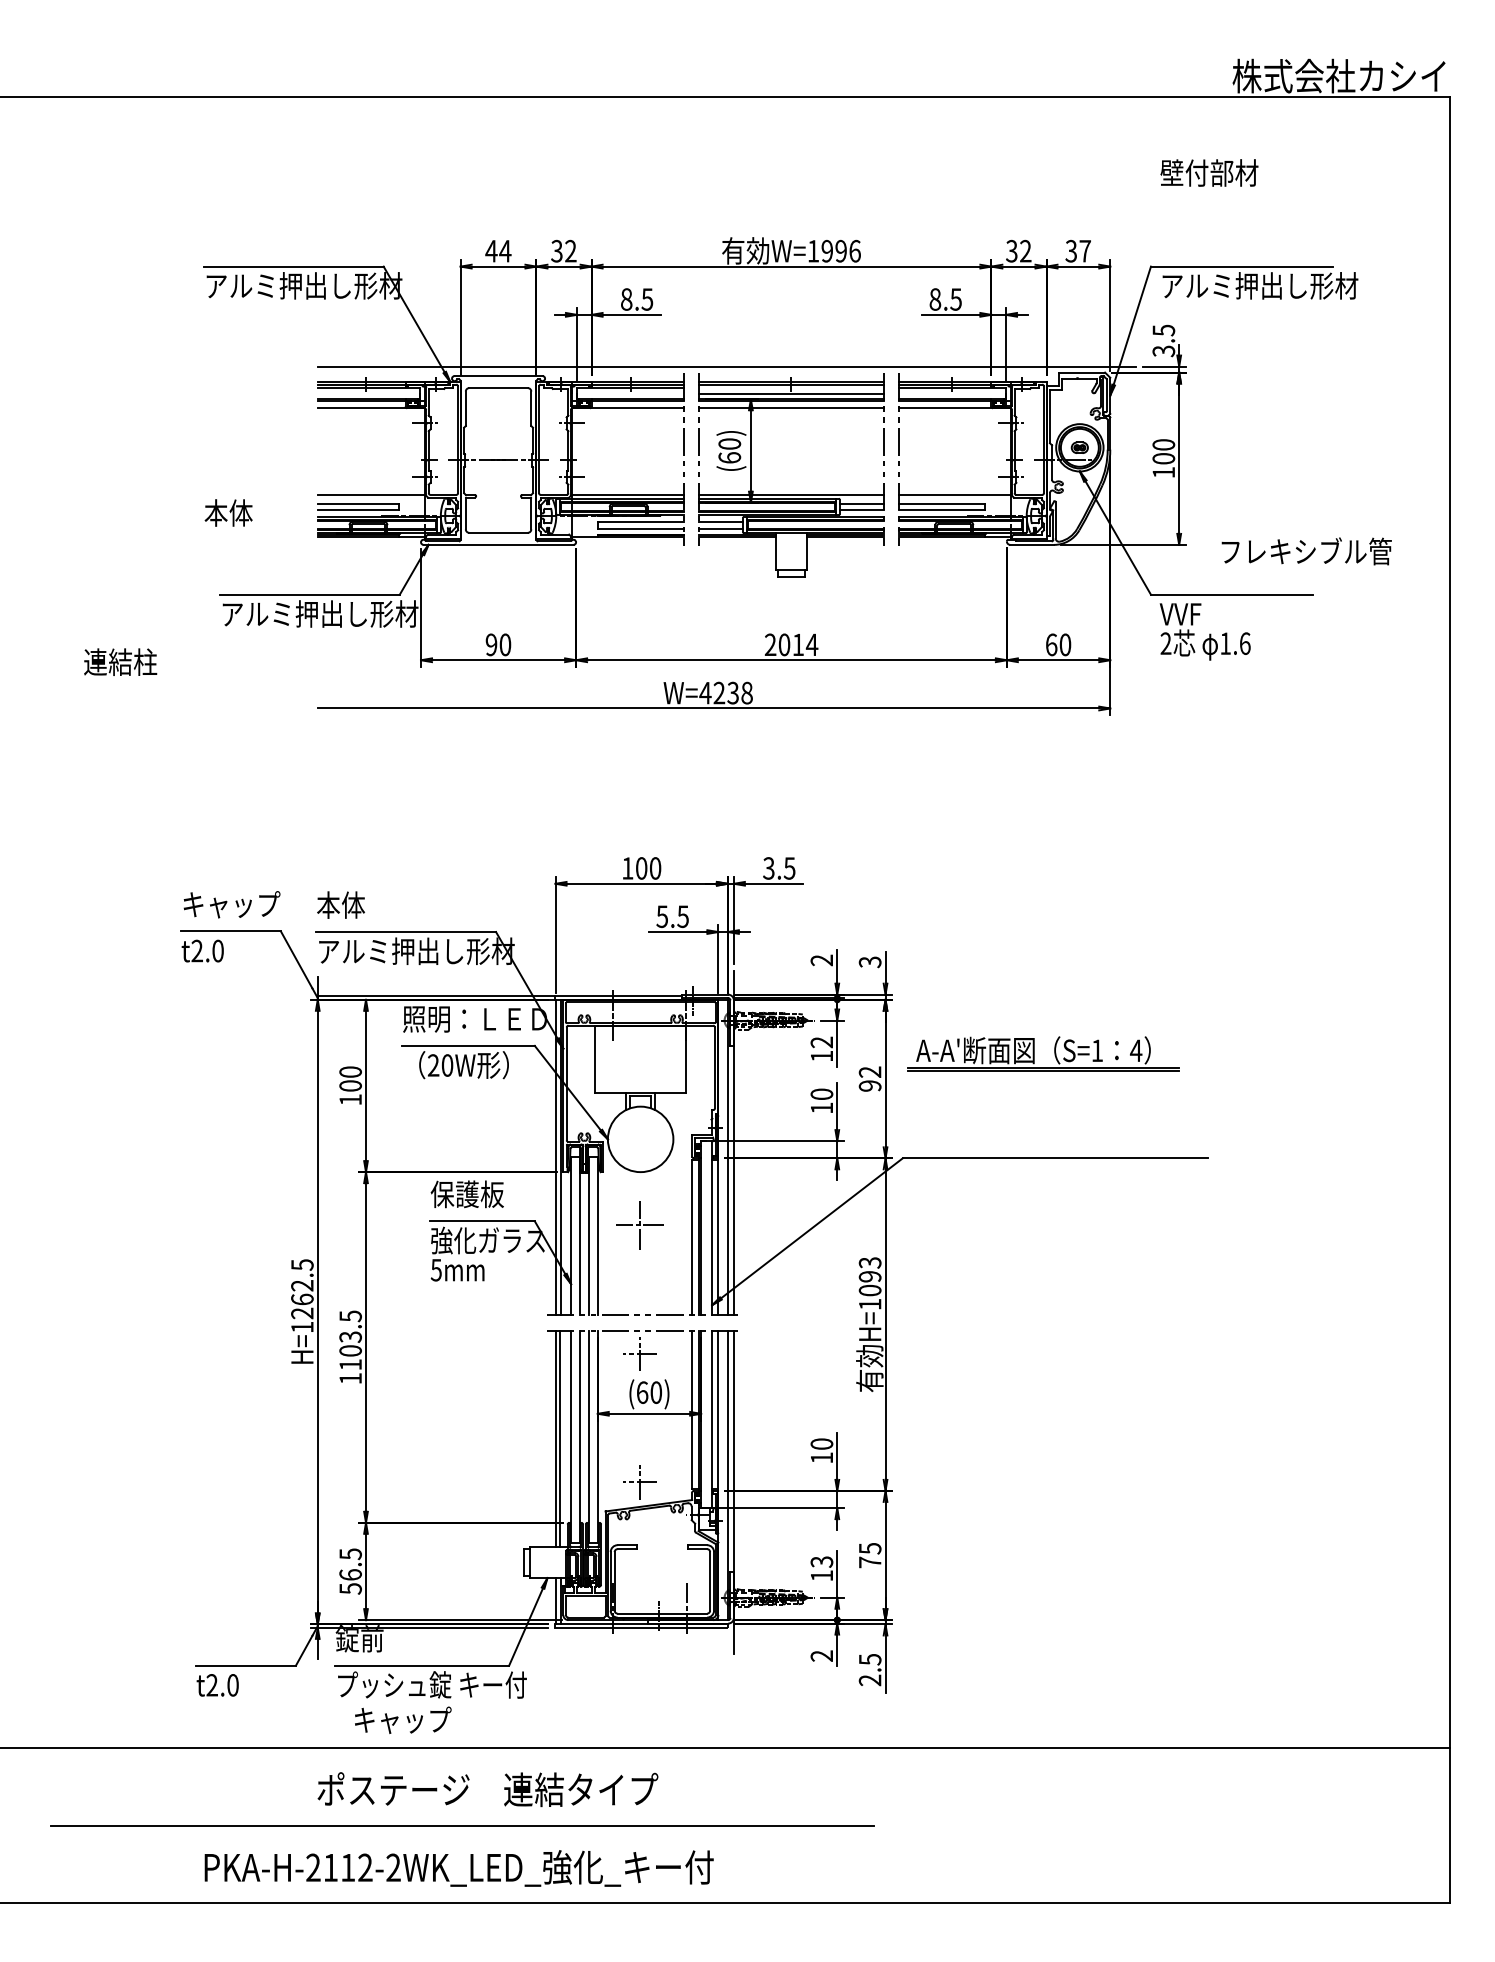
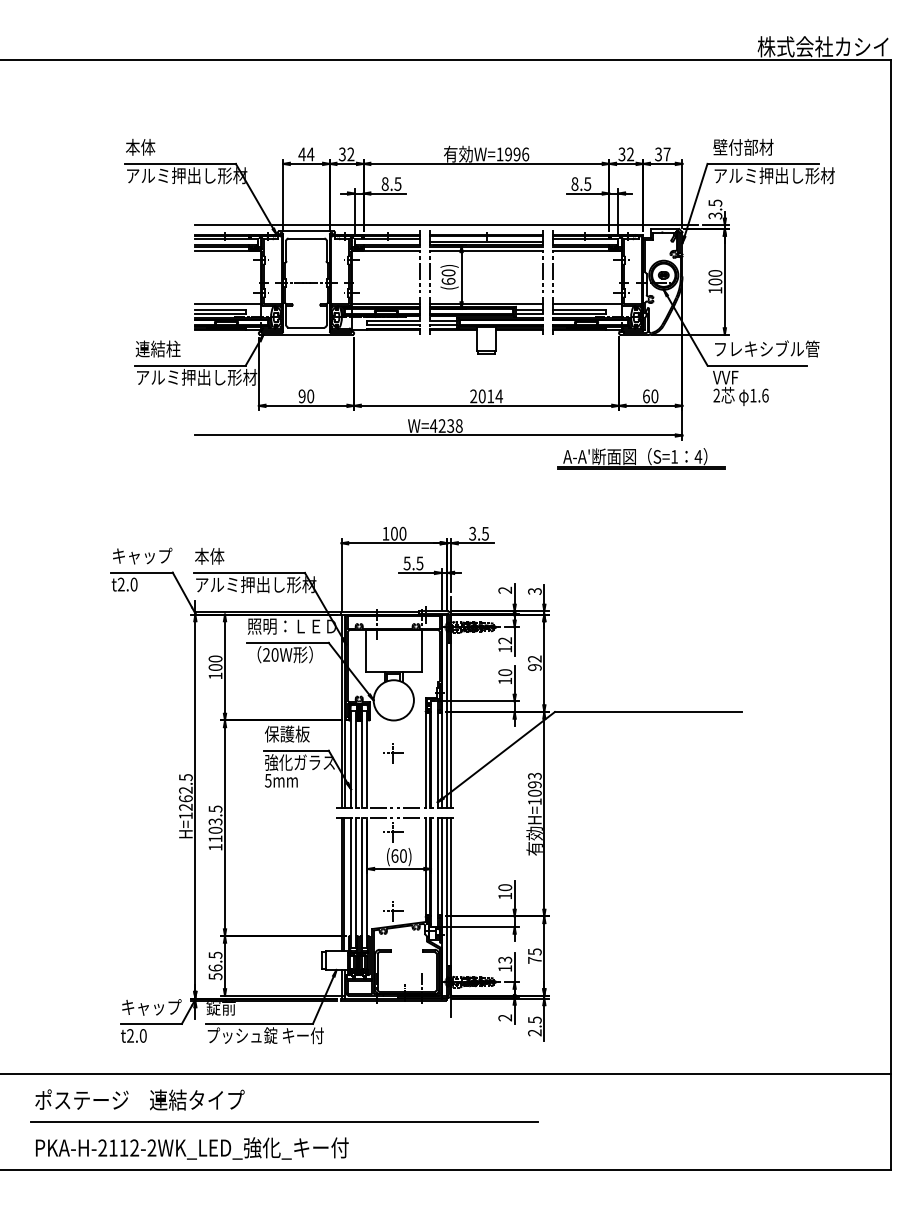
text: (1209, 171) -> (743, 146), moved
text: (228, 513) -> (140, 147), moved
text: (1307, 550) -> (767, 348), moved
text: (119, 661) -> (157, 348), moved
part: (1043, 1053) -> (641, 458), moved
part: (640, 1225) -> (393, 753), size x0.71
text: (402, 1720) -> (151, 1007), moved
text: (487, 1788) -> (139, 1099), moved
text: (459, 1868) -> (192, 1148), moved

